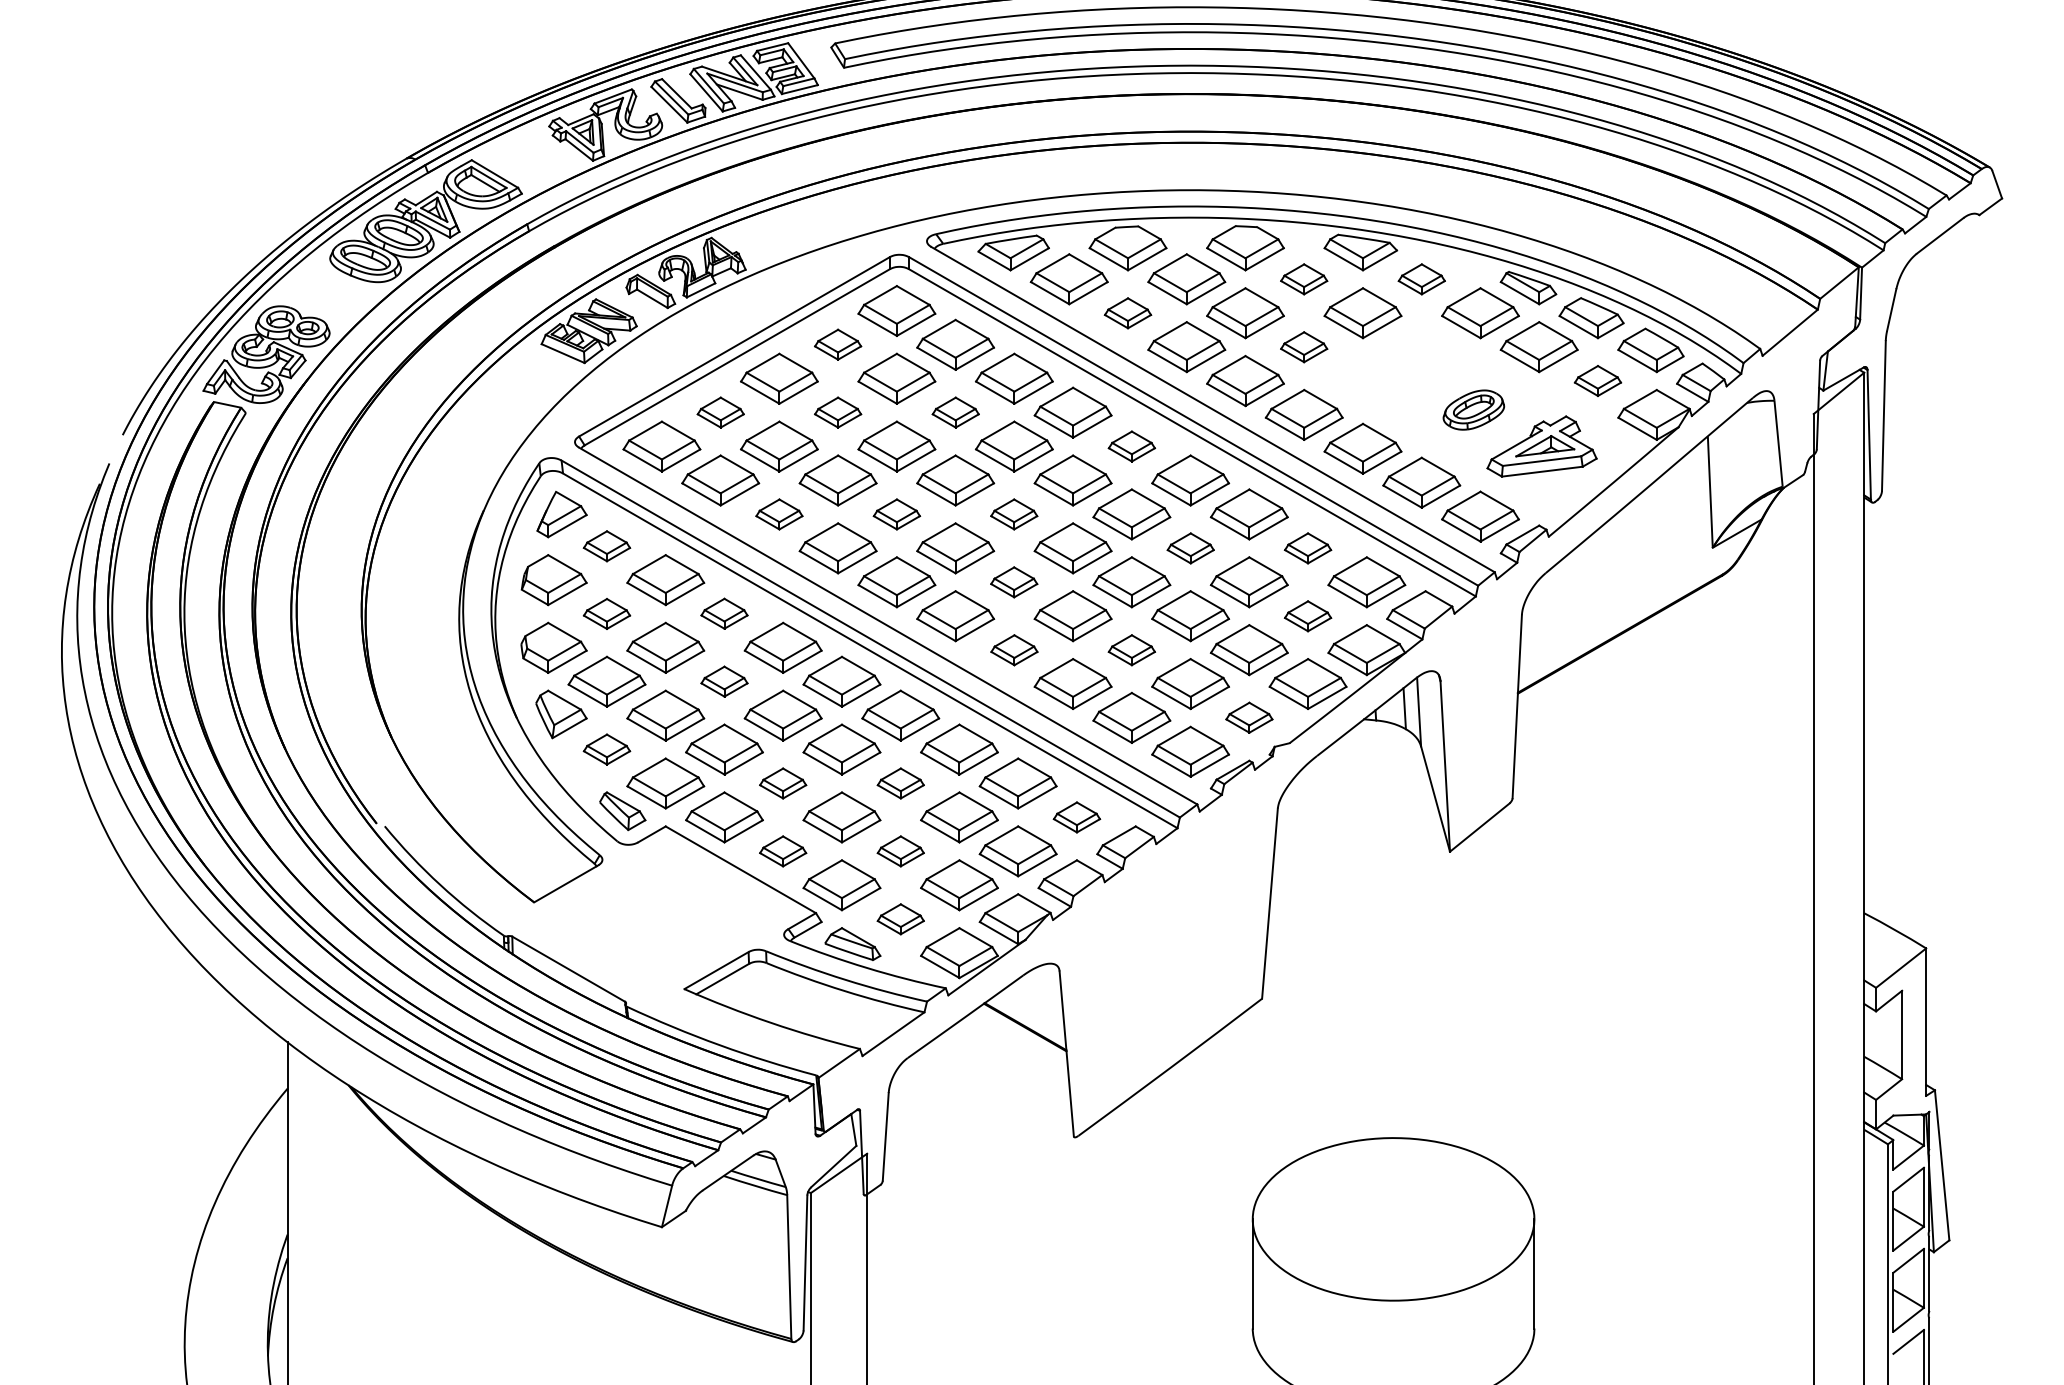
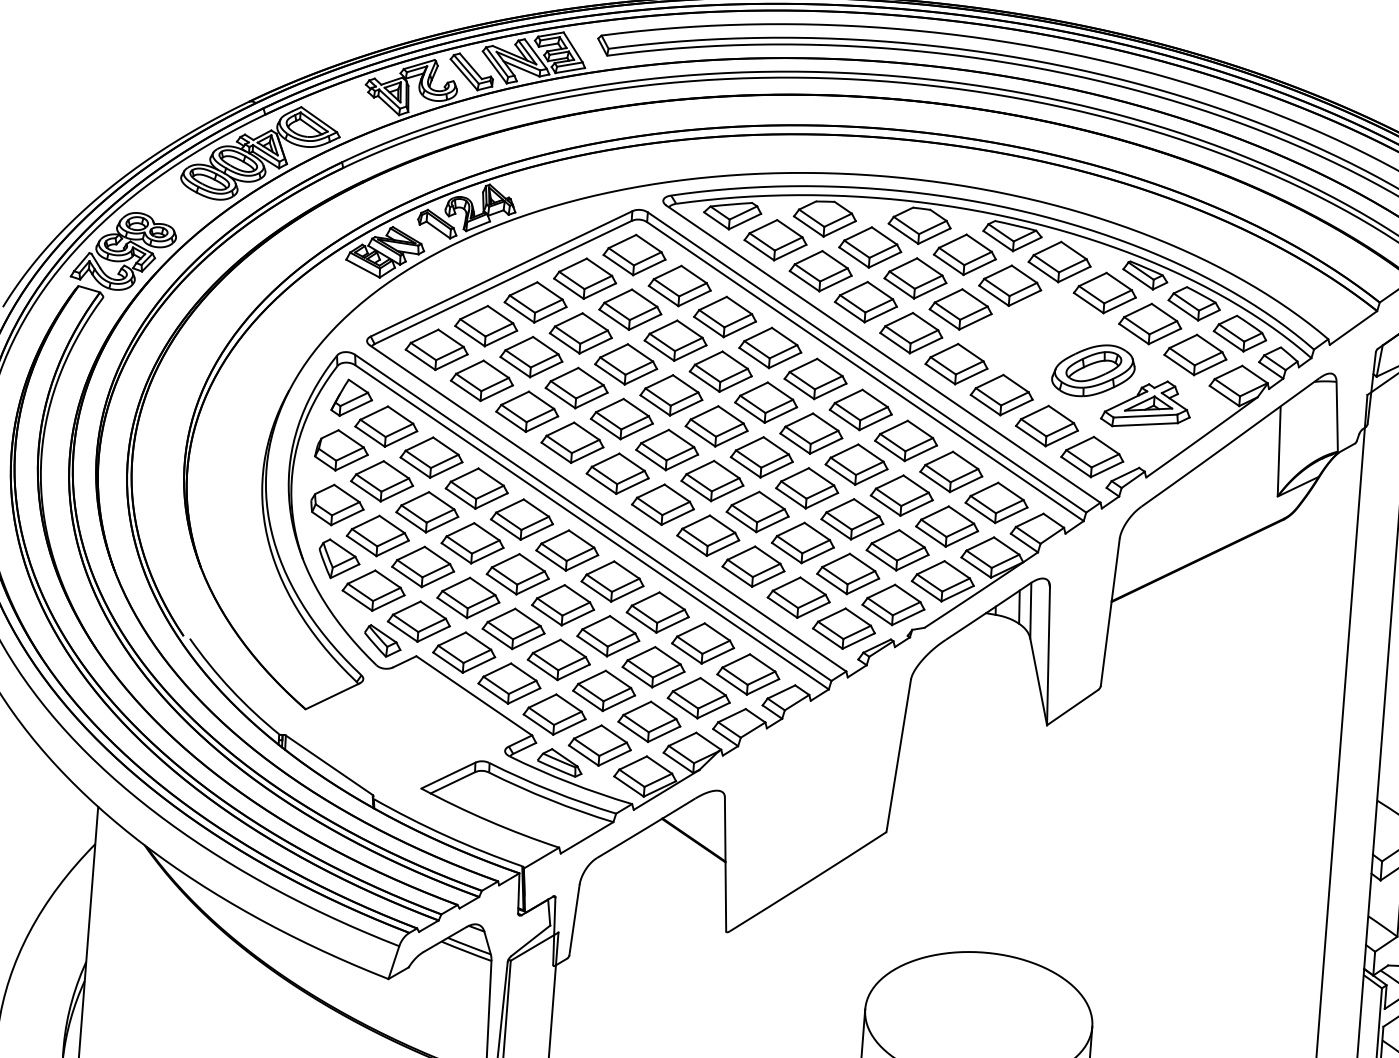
part: (1303, 279) -> (964, 254), size x1.67
part: (1421, 279) -> (1059, 262), size x1.67
part: (1127, 313) -> (820, 271), size x1.67
part: (837, 344) -> (584, 278), size x1.67
part: (1303, 347) -> (960, 309), size x1.67
part: (1597, 380) -> (1195, 354), size x1.67
part: (1473, 409) -> (1093, 370), size x1.67
part: (720, 412) -> (486, 325), size x1.67
part: (837, 412) -> (580, 333), size x1.67
part: (955, 412) -> (675, 340), size x1.67
part: (1131, 446) -> (815, 378), size x1.67
part: (779, 514) -> (527, 411), size x1.67
part: (896, 514) -> (621, 419), size x1.67
part: (1013, 514) -> (716, 426), size x1.67
part: (606, 546) -> (386, 426), size x1.67
part: (1190, 548) -> (856, 464), size x1.67
part: (1307, 548) -> (950, 471), size x1.67
part: (1013, 582) -> (711, 481), size x1.67
part: (606, 613) -> (381, 480), size x1.67
part: (724, 613) -> (476, 488), size x1.67
part: (1307, 616) -> (946, 526), size x1.67
part: (1014, 650) -> (708, 536), size x1.67
part: (1131, 650) -> (802, 543), size x1.67
part: (724, 681) -> (472, 543), size x1.67
part: (1249, 717) -> (893, 604), size x1.67
part: (606, 749) -> (373, 590), size x1.67
part: (782, 783) -> (513, 628), size x1.67
part: (900, 783) -> (608, 636), size x1.67
part: (1076, 817) -> (748, 674), size x1.67
part: (782, 851) -> (508, 683), size x1.67
part: (900, 851) -> (604, 690), size x1.67
part: (900, 919) -> (599, 745), size x1.67

